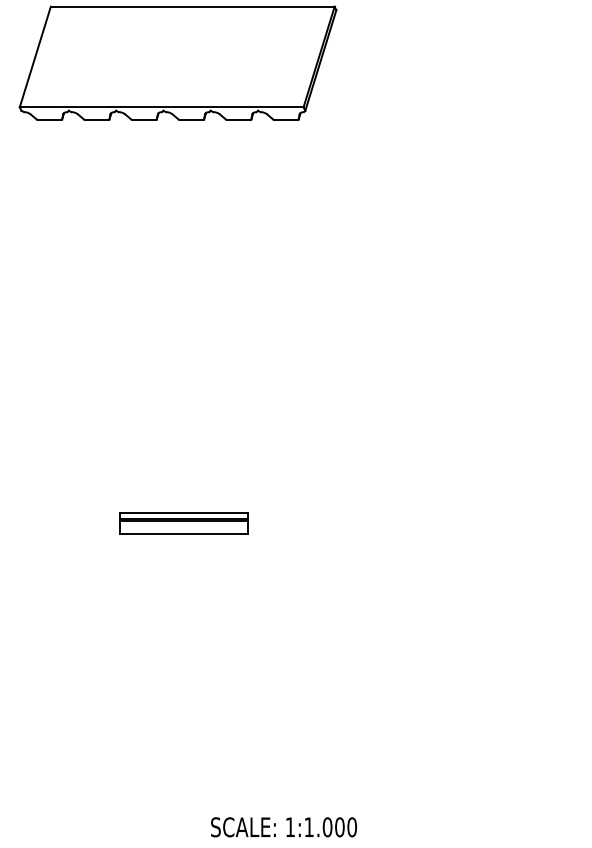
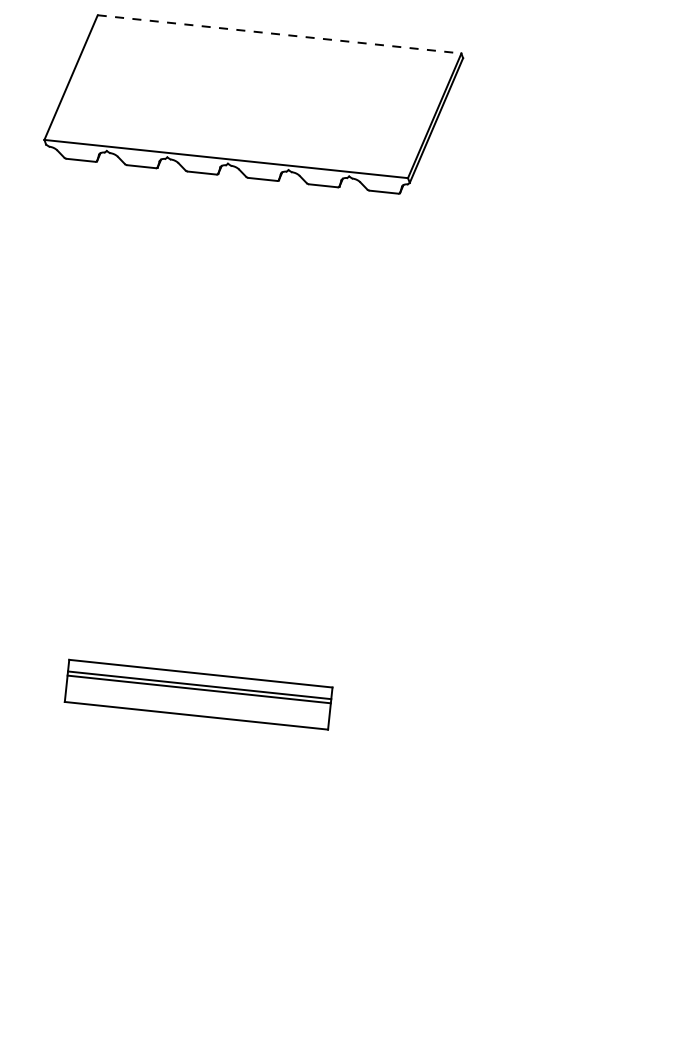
line: (192, 6) -> (279, 34), solid -> dashed
part: (183, 523) -> (198, 695), size x1.6

